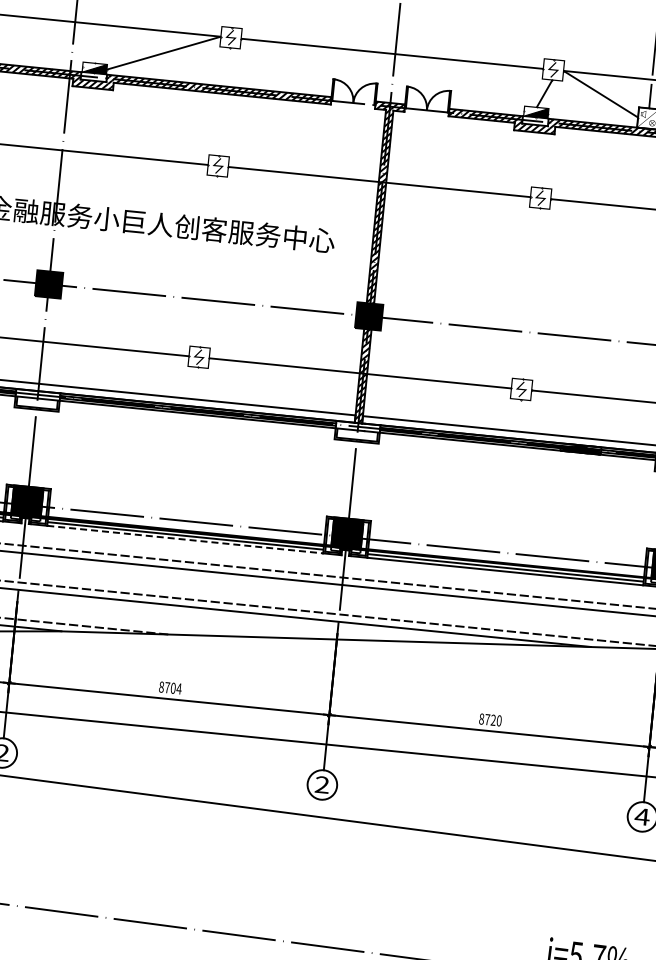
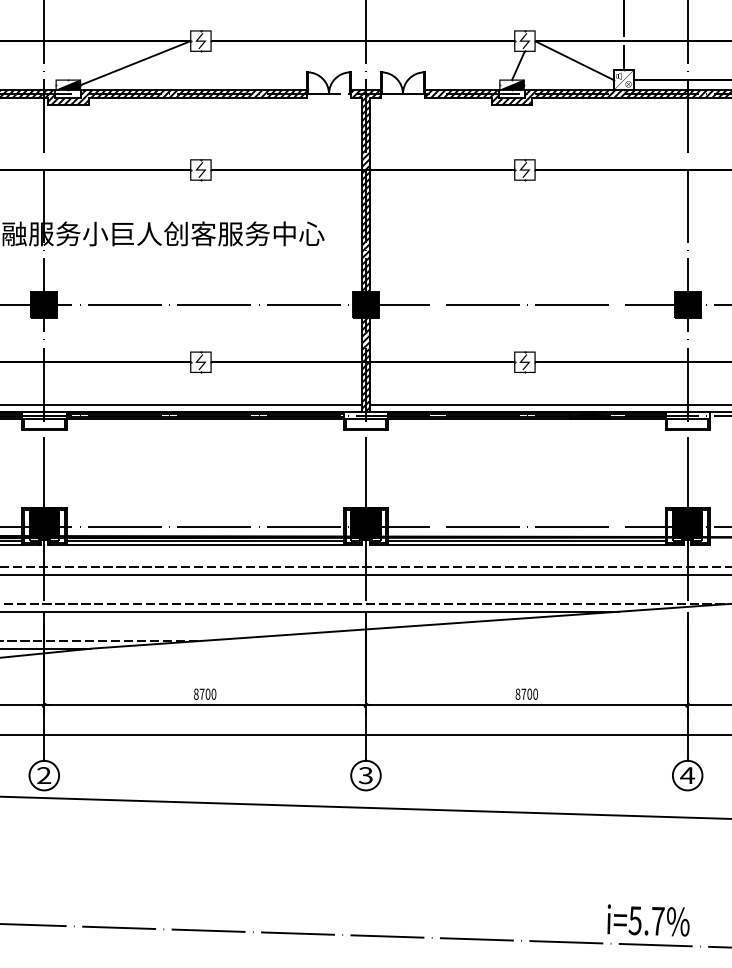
line: (185, 540) -> (205, 545), dashed -> solid
text: (178, 688) -> (213, 693), 8704 -> 8700
text: (493, 719) -> (529, 693), 8720 -> 8700
text: (321, 784) -> (365, 775), 2 -> 3

